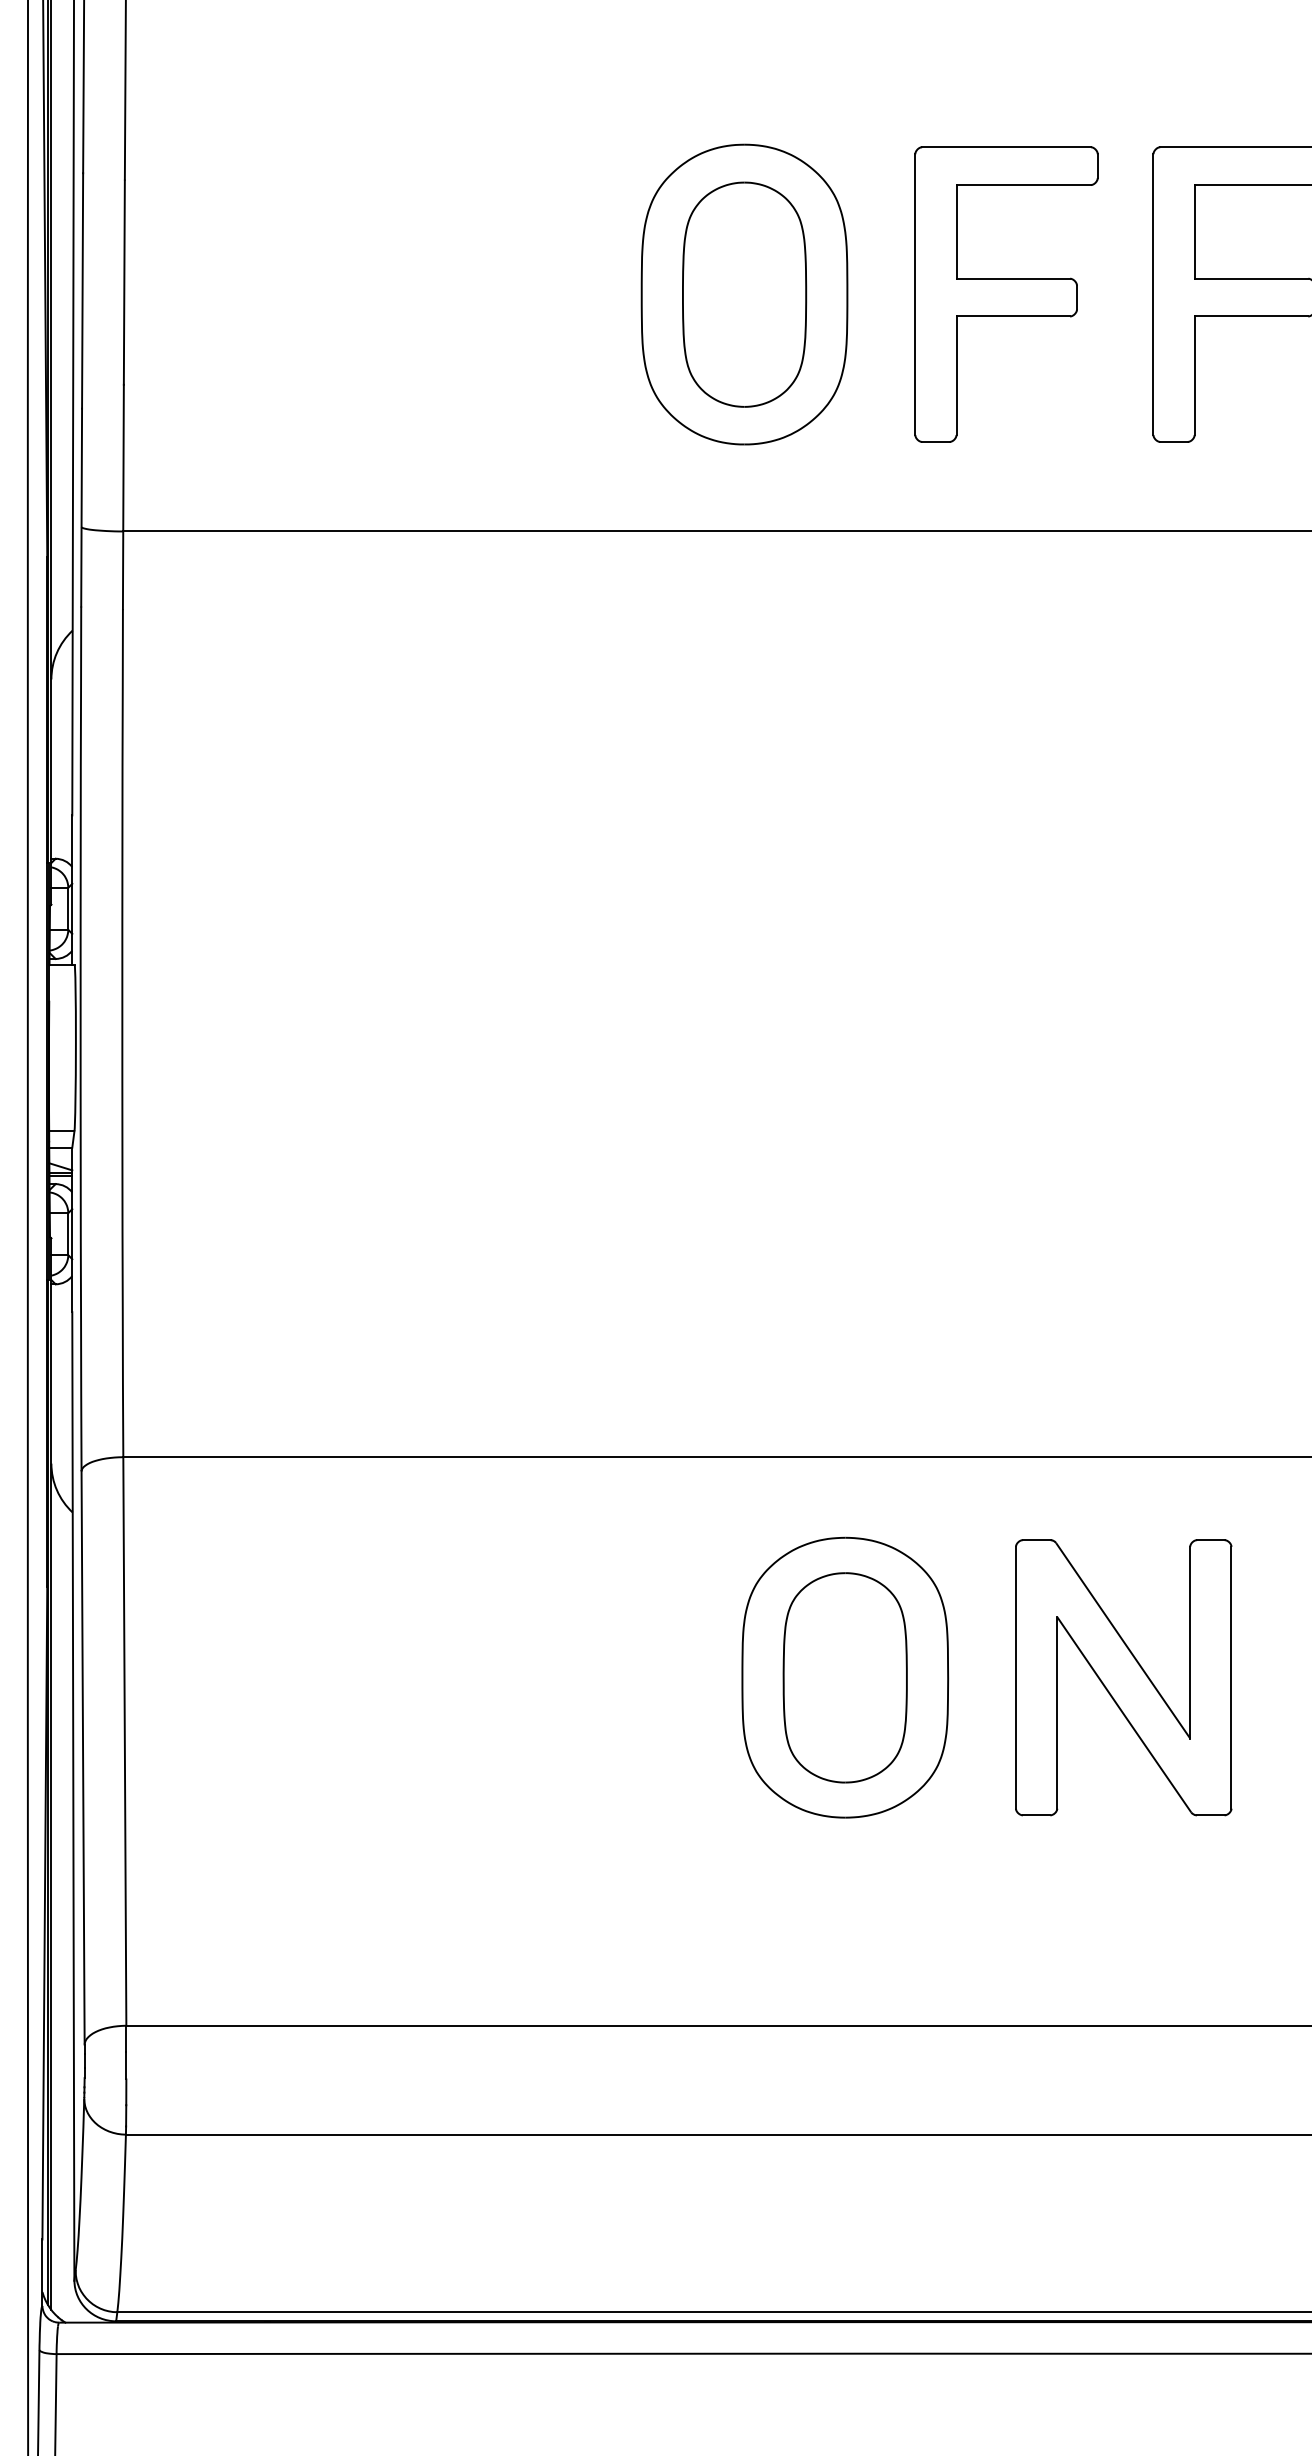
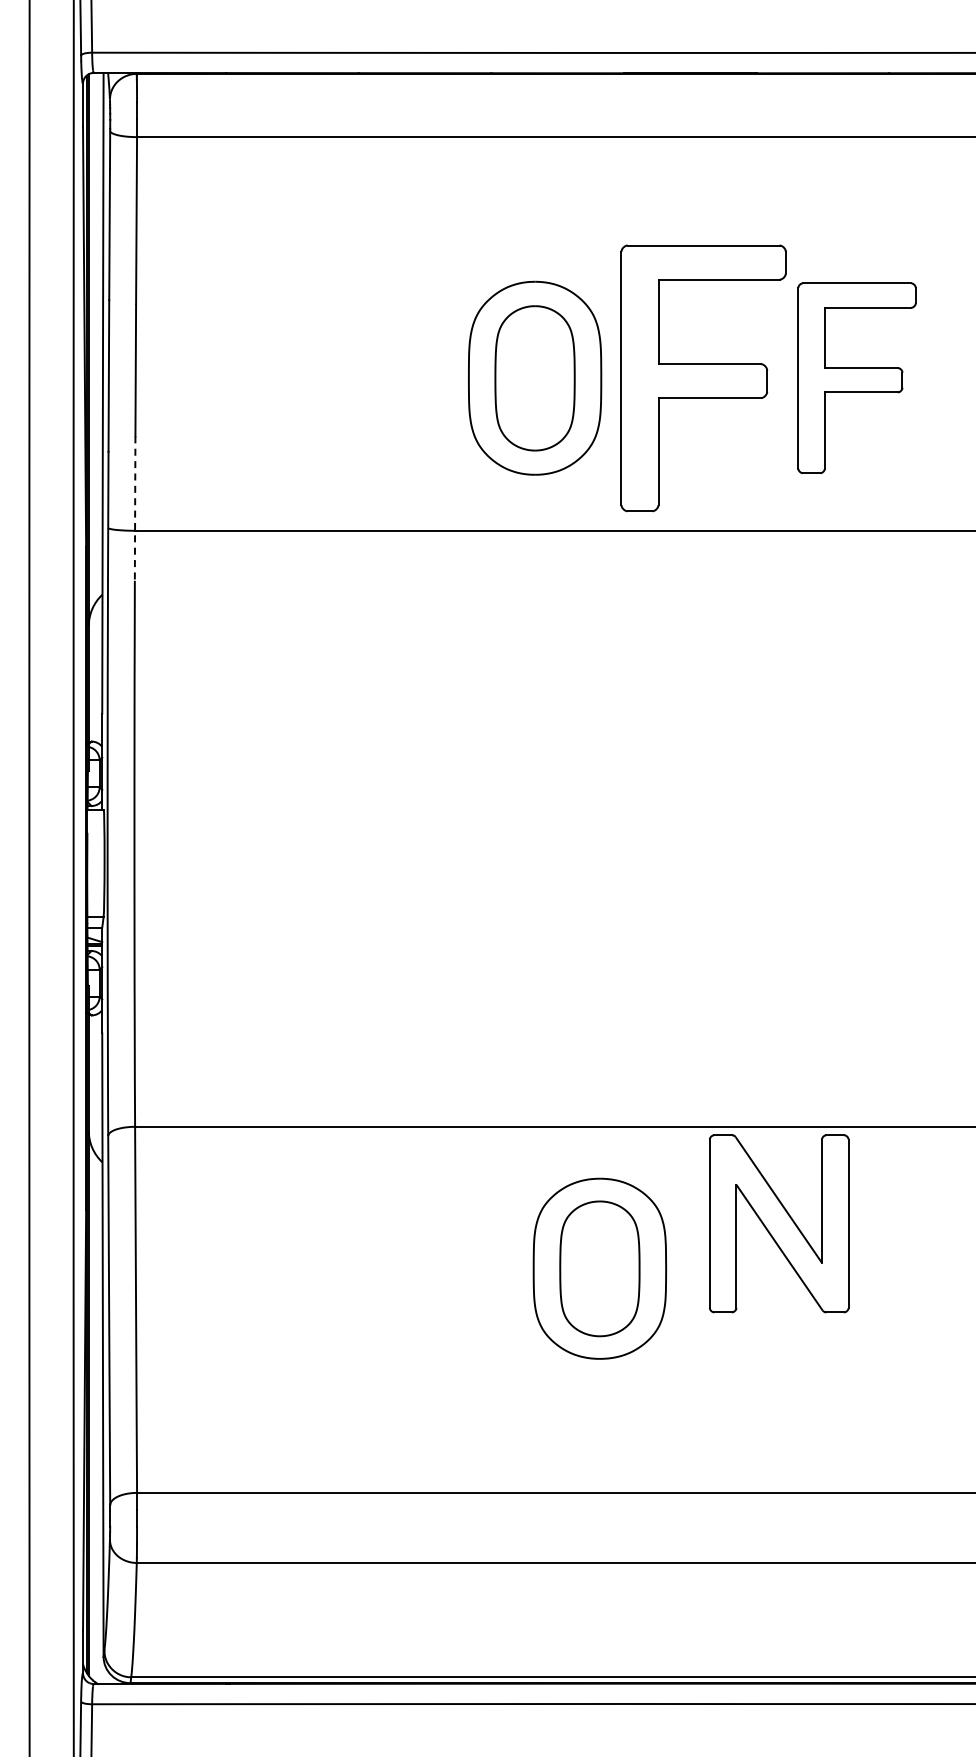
part: (1006, 293) -> (703, 377), size x1.4
line: (123, 498) -> (135, 509), solid -> dashed
part: (1124, 1677) -> (779, 1223), moved

